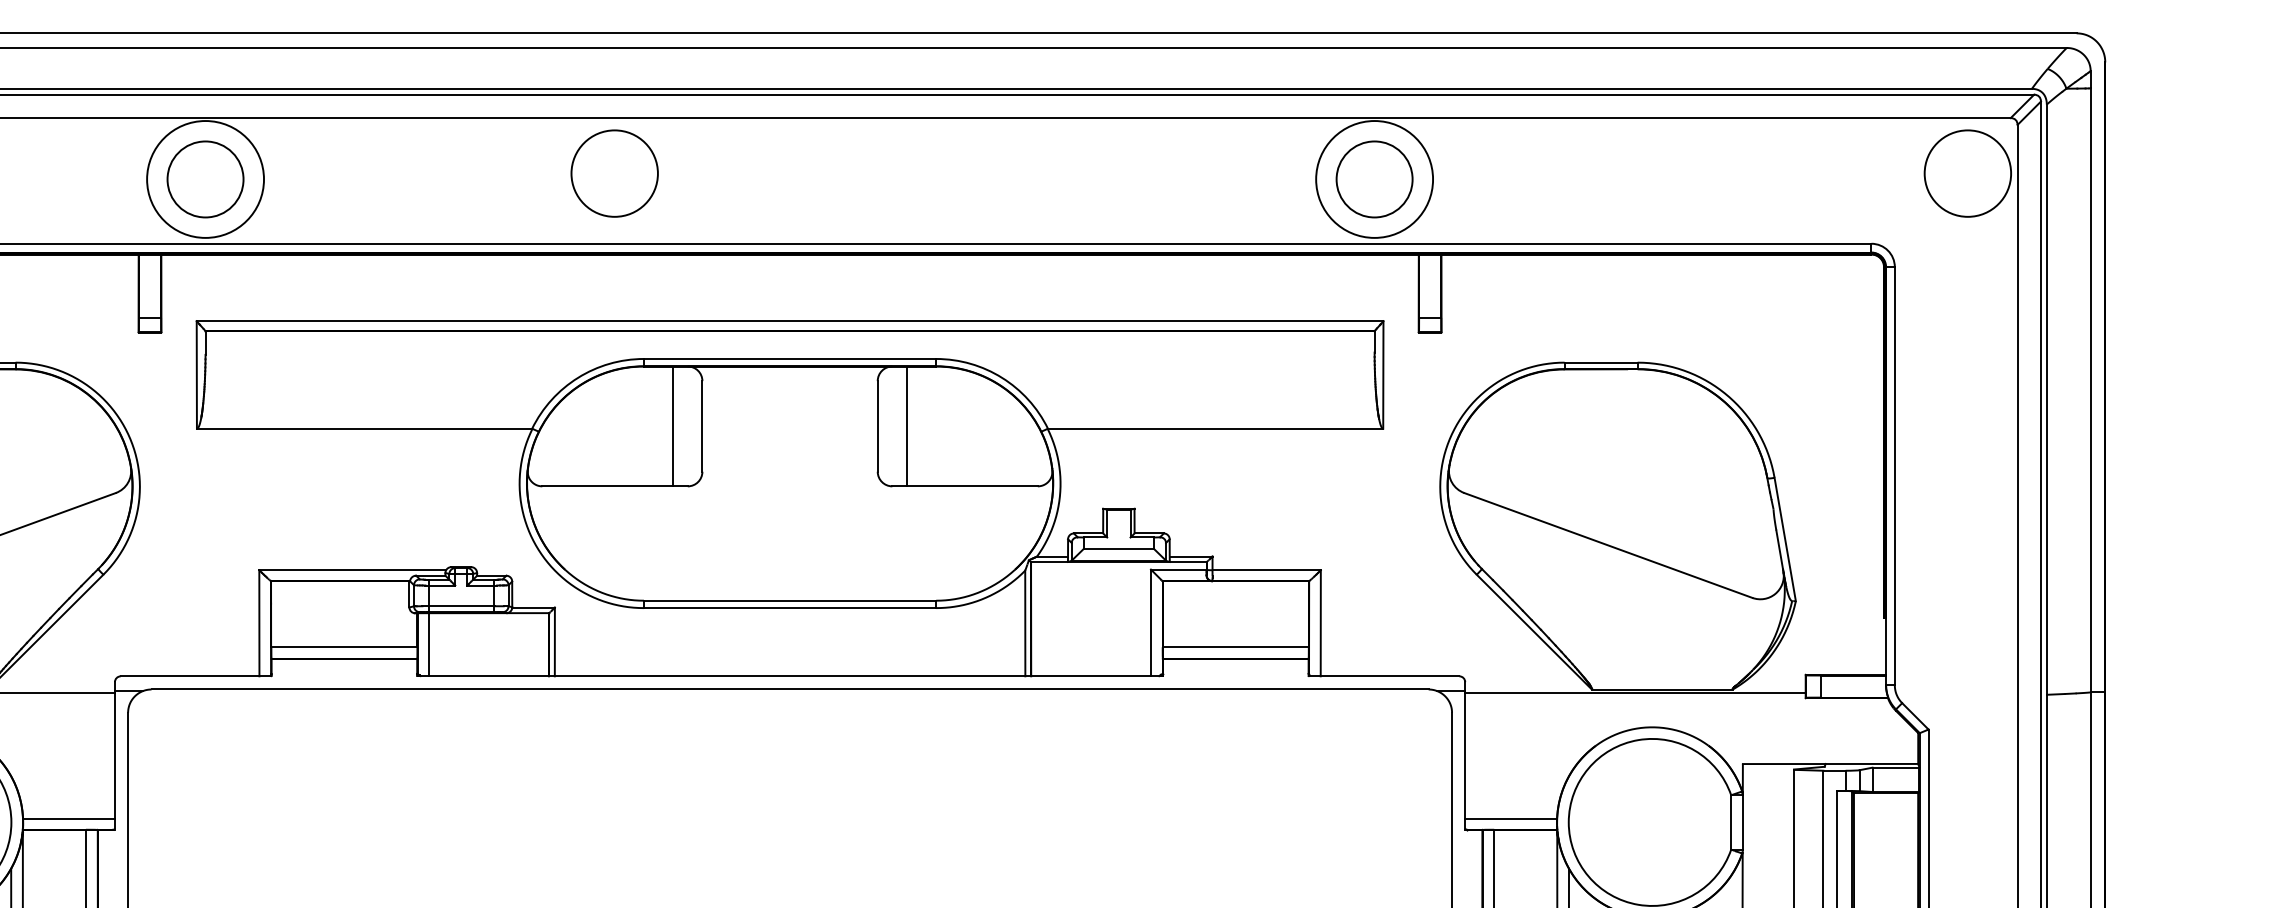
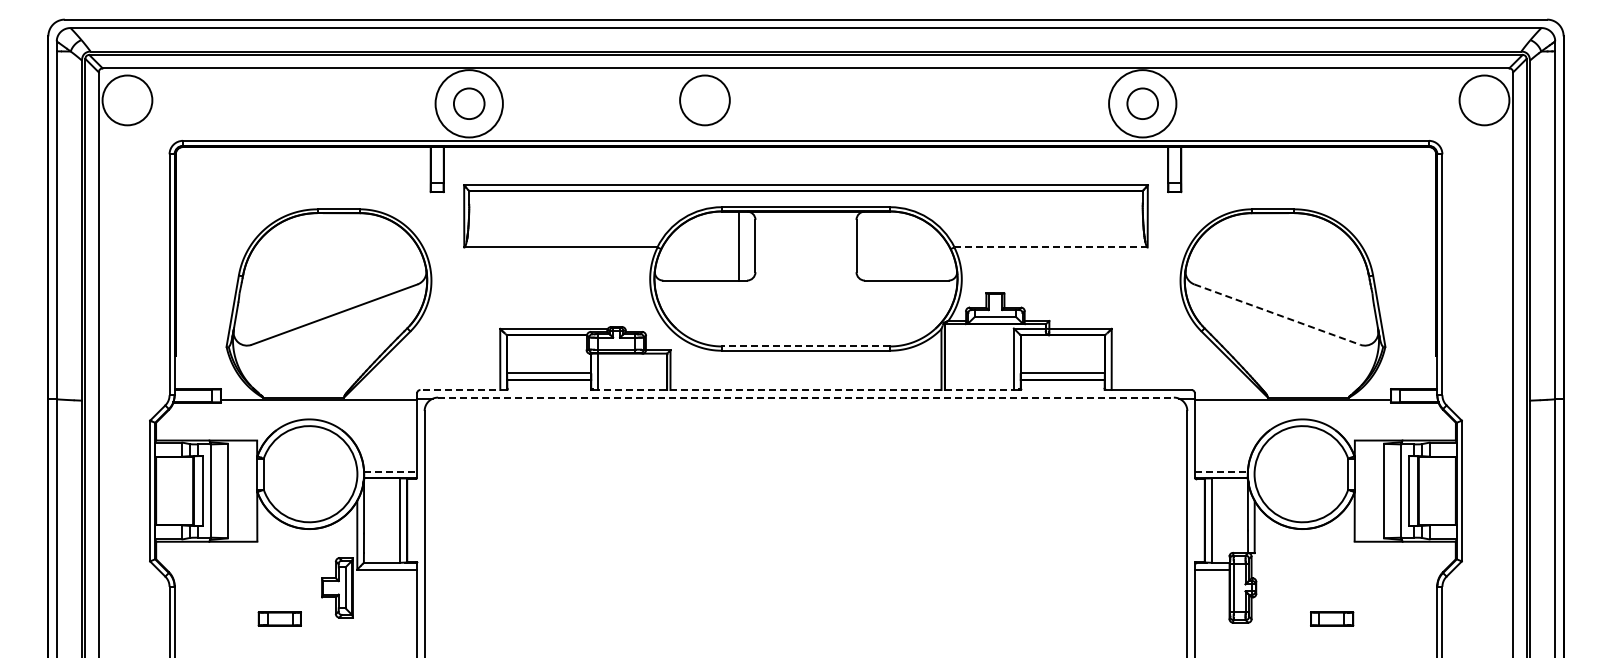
circle: (205, 178) -> (469, 103), size x0.7
circle: (1374, 178) -> (1142, 103), size x0.7
line: (907, 425) -> (873, 245), removed
line: (1216, 428) -> (1051, 247), solid -> dashed
line: (1608, 545) -> (1277, 314), solid -> dashed
line: (789, 600) -> (805, 346), solid -> dashed
line: (195, 677) -> (463, 390), solid -> dashed
line: (789, 677) -> (805, 390), solid -> dashed
line: (789, 689) -> (805, 397), solid -> dashed
line: (70, 817) -> (391, 471), solid -> dashed
line: (1511, 817) -> (1221, 471), solid -> dashed

